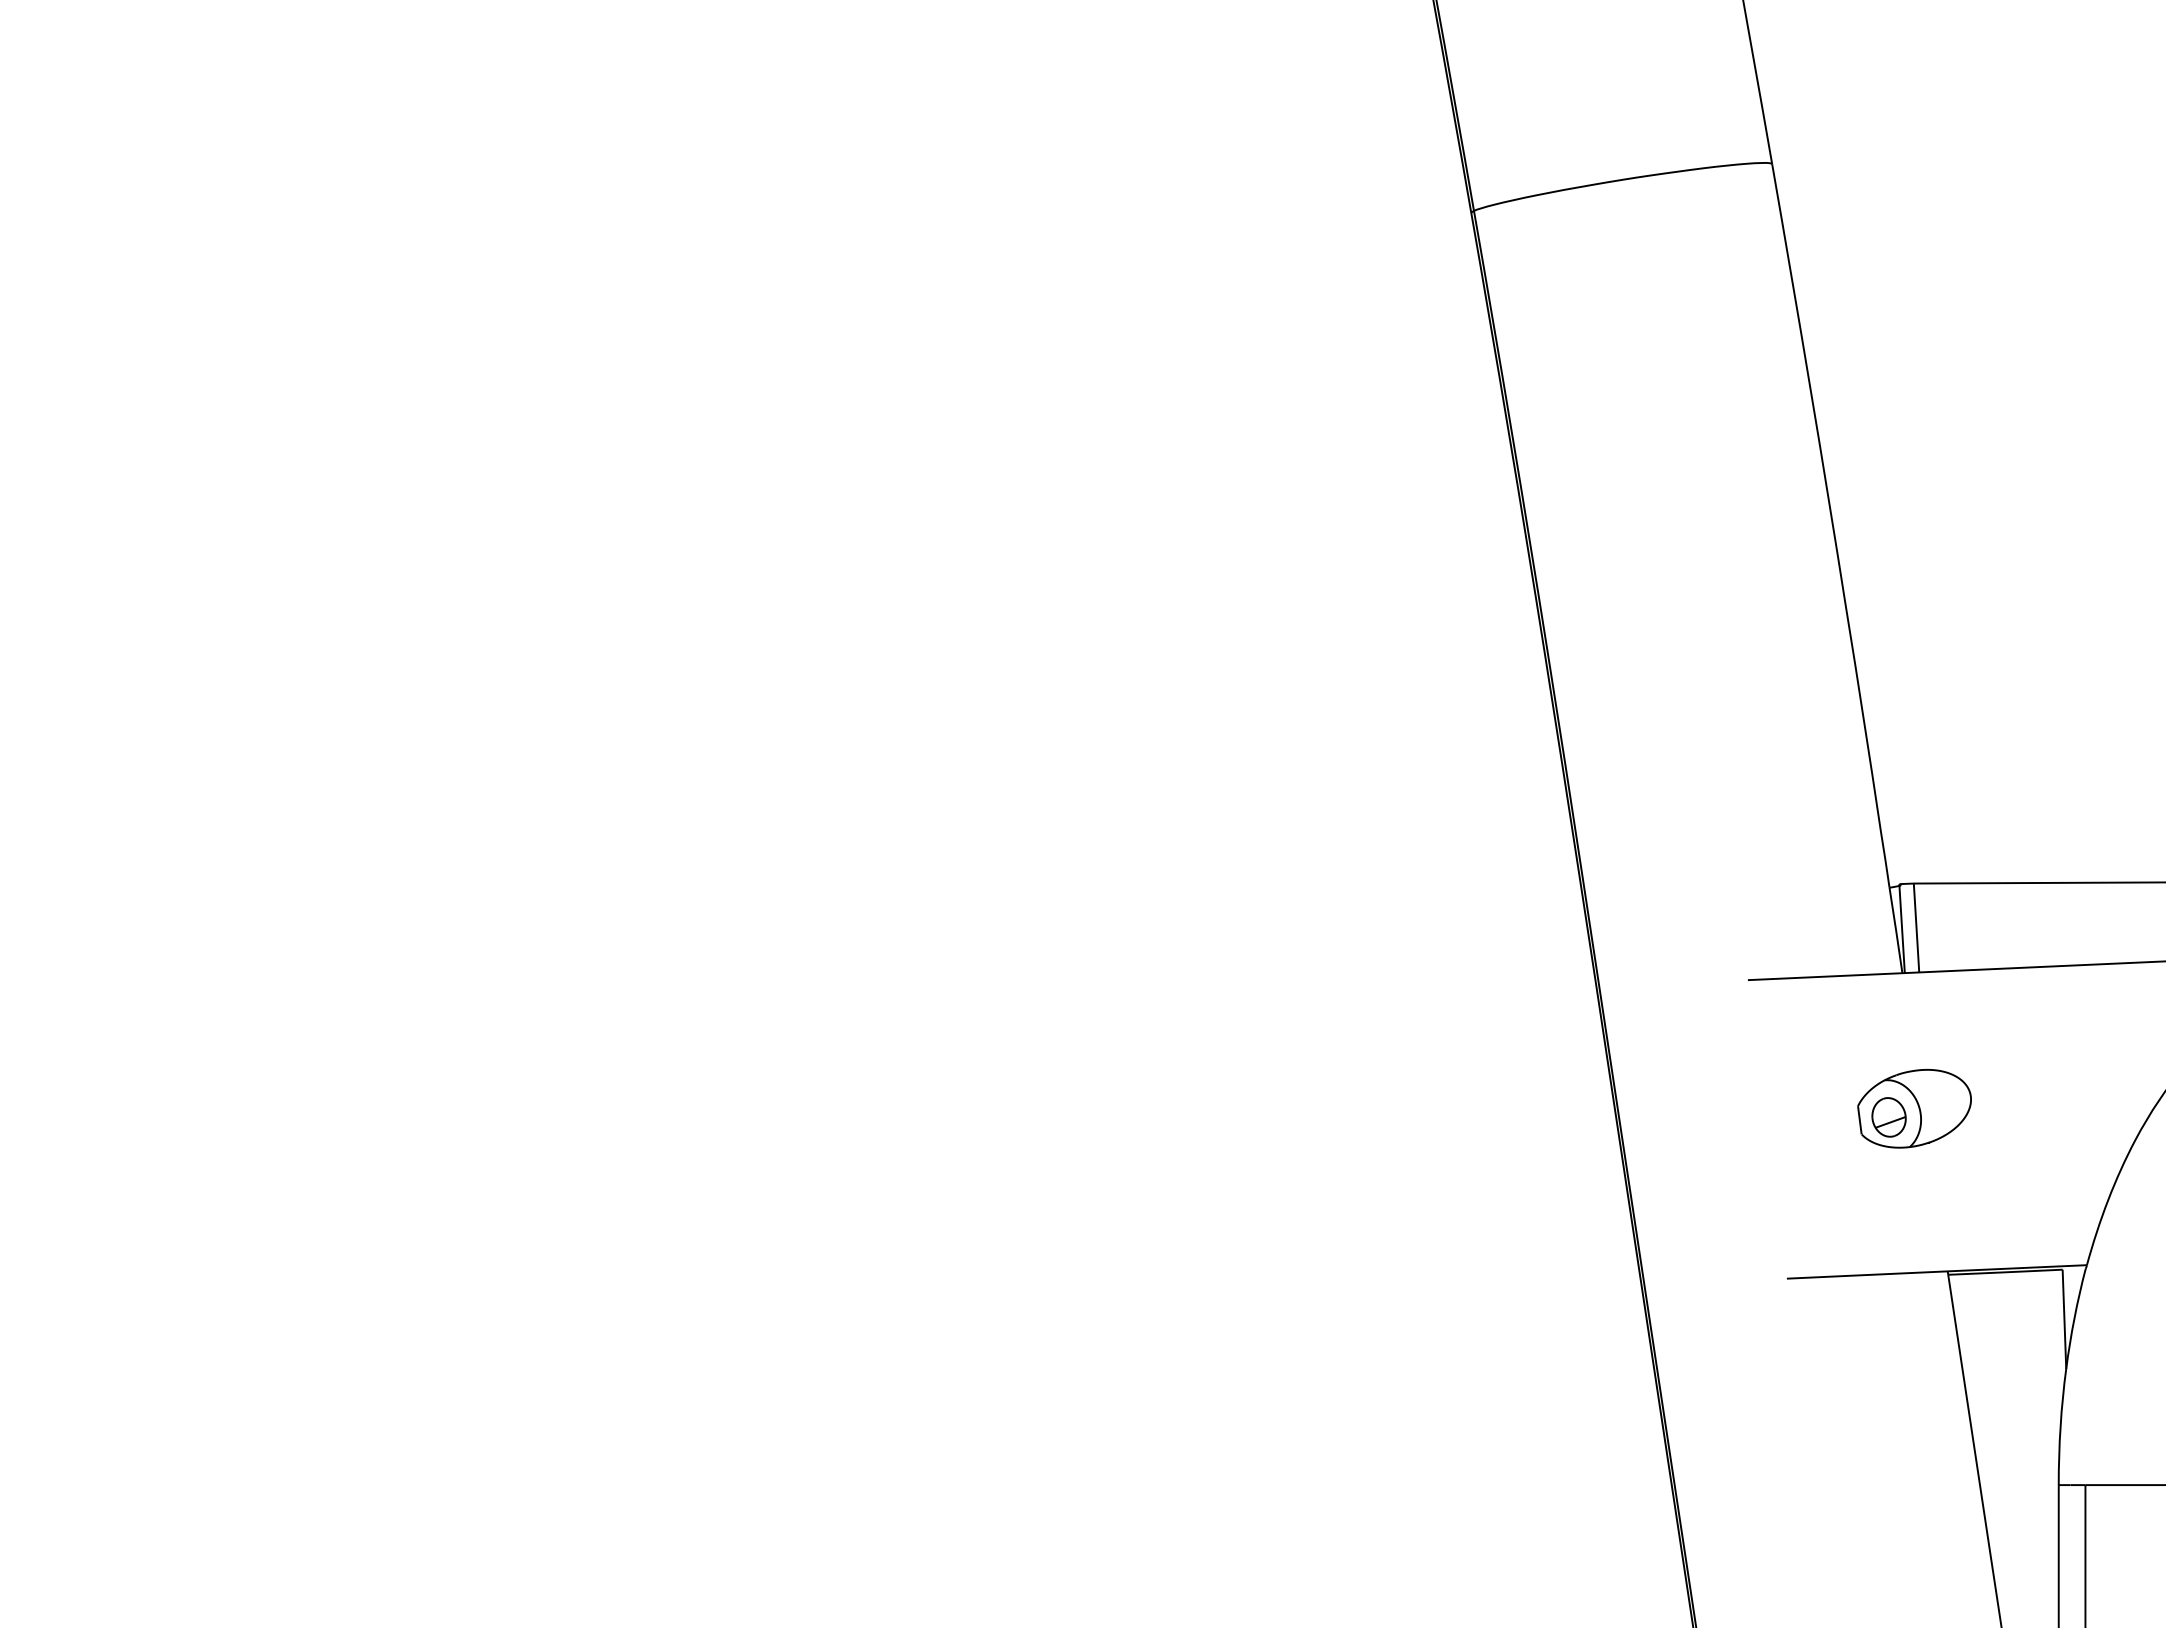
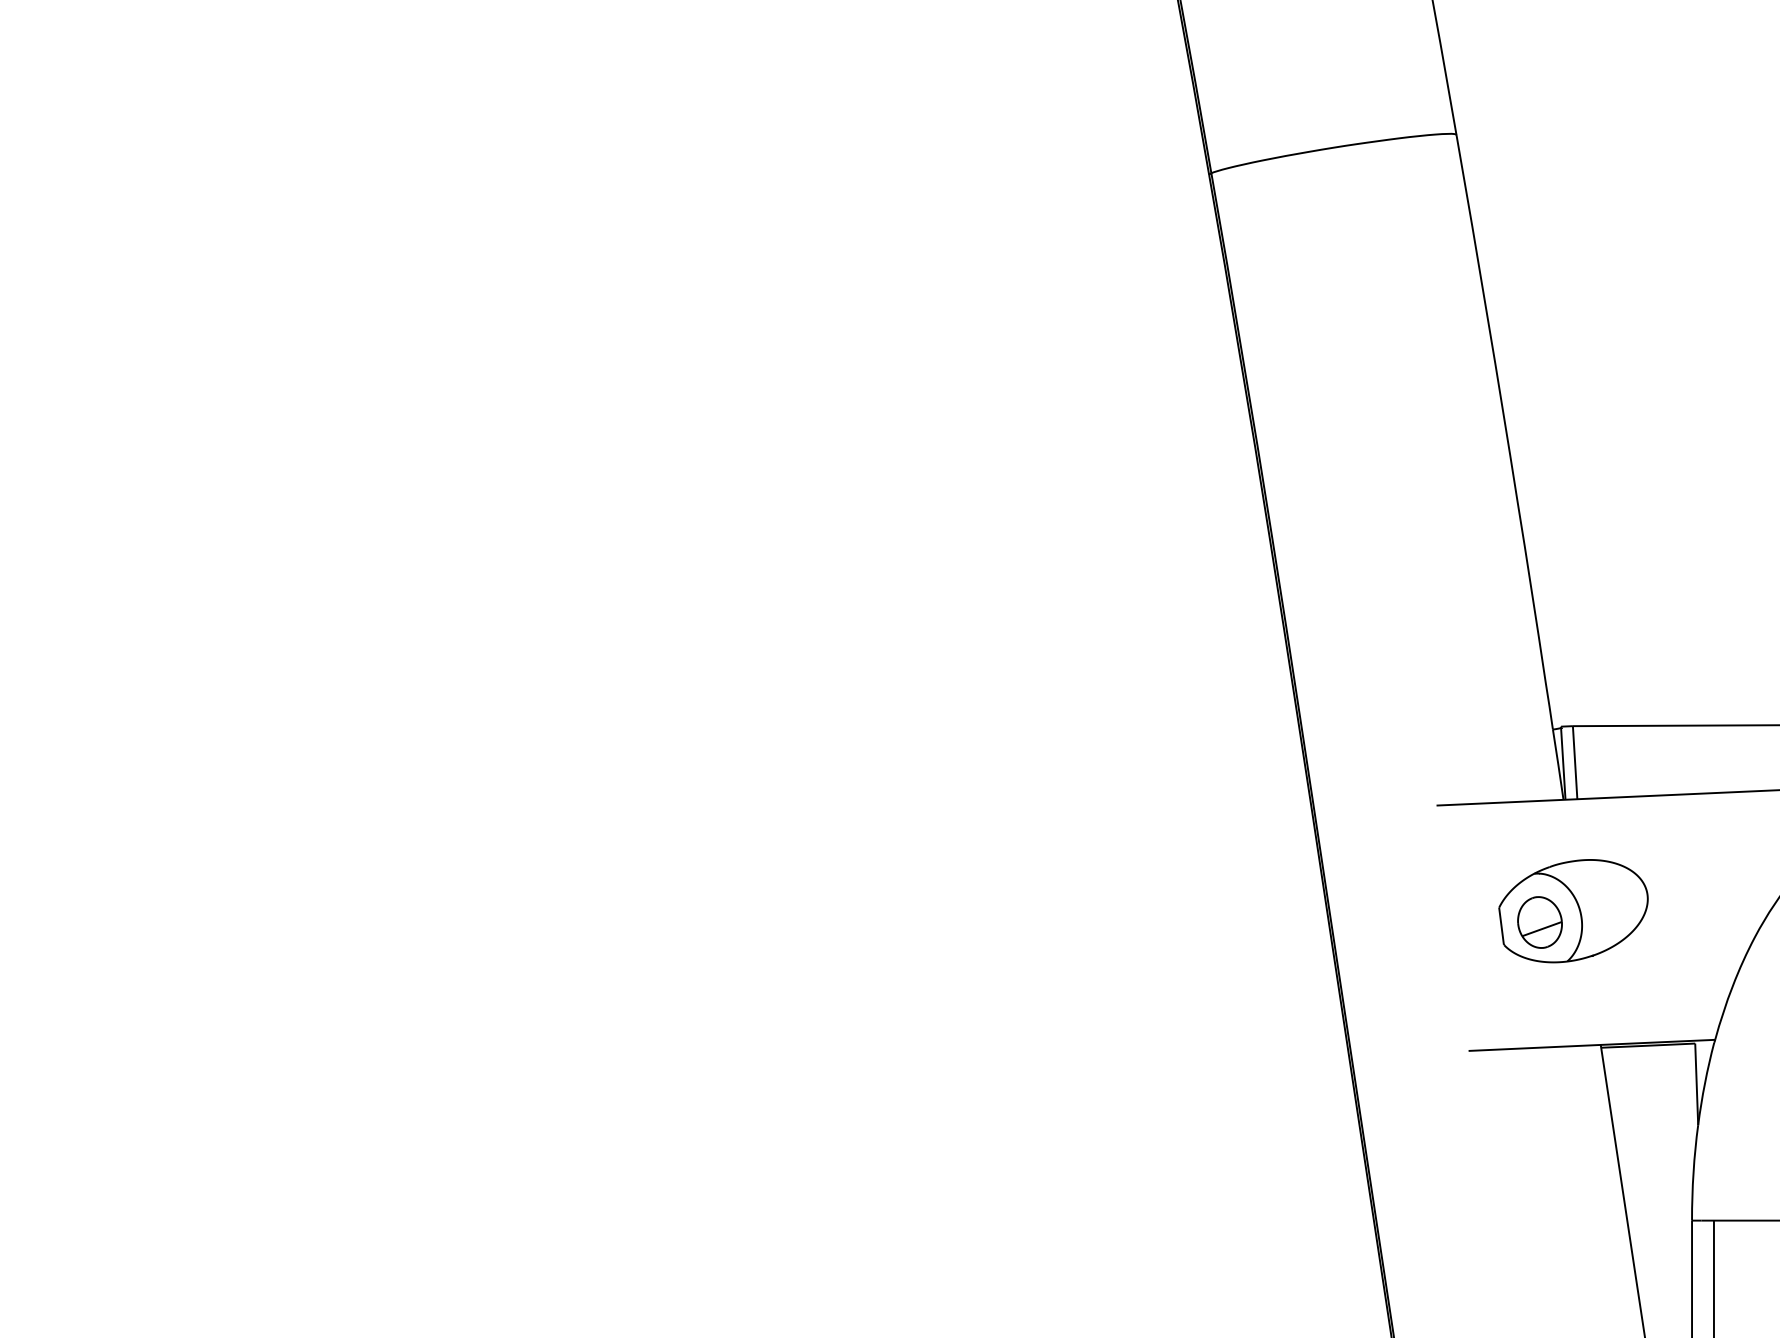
part: (1914, 1109) -> (1573, 911), size x1.6

